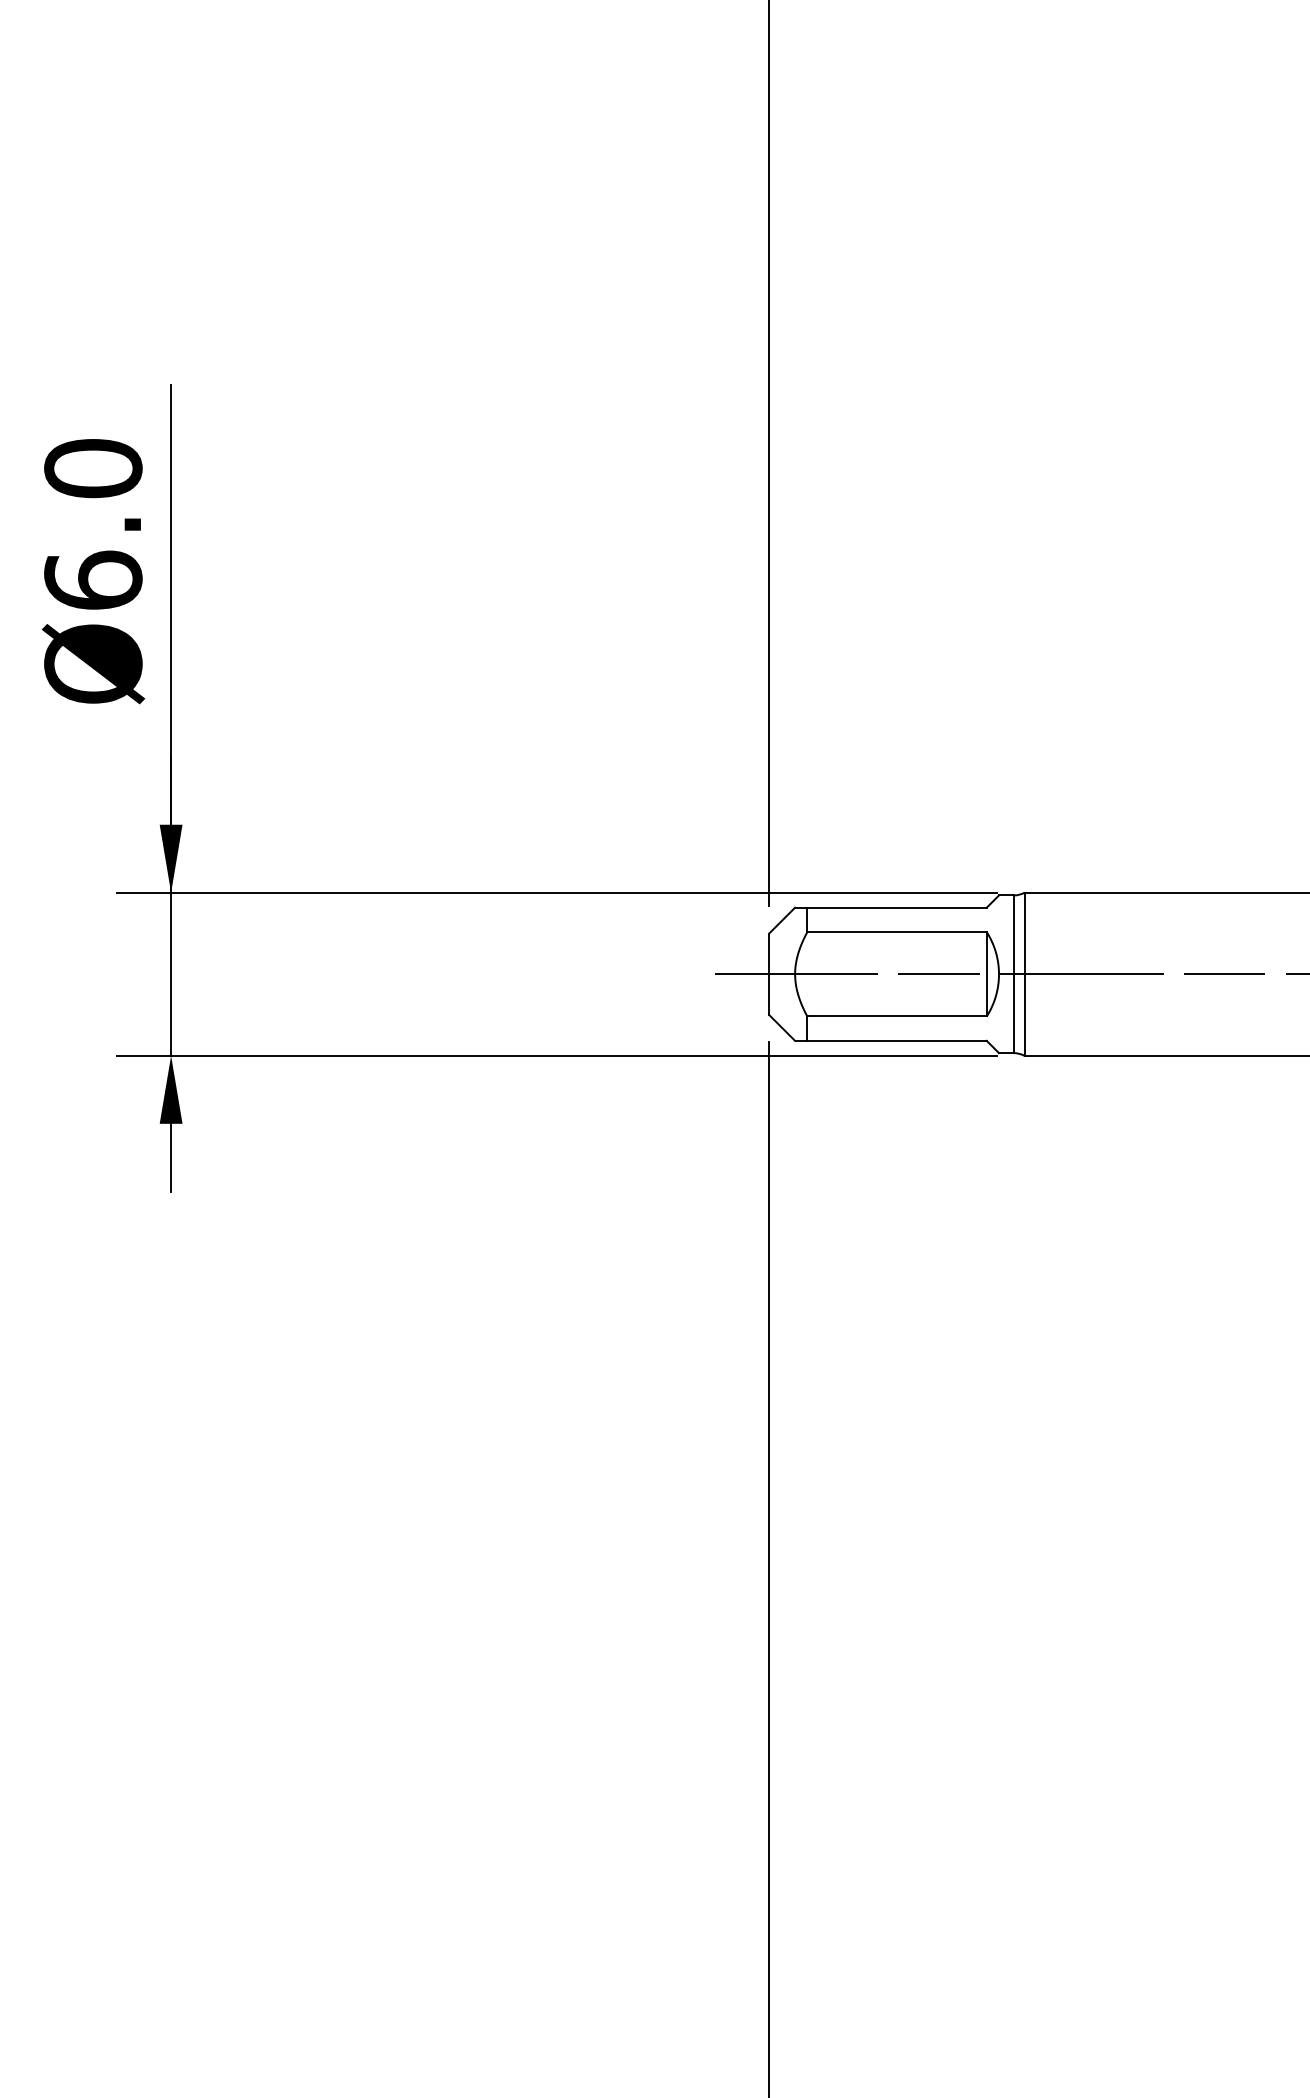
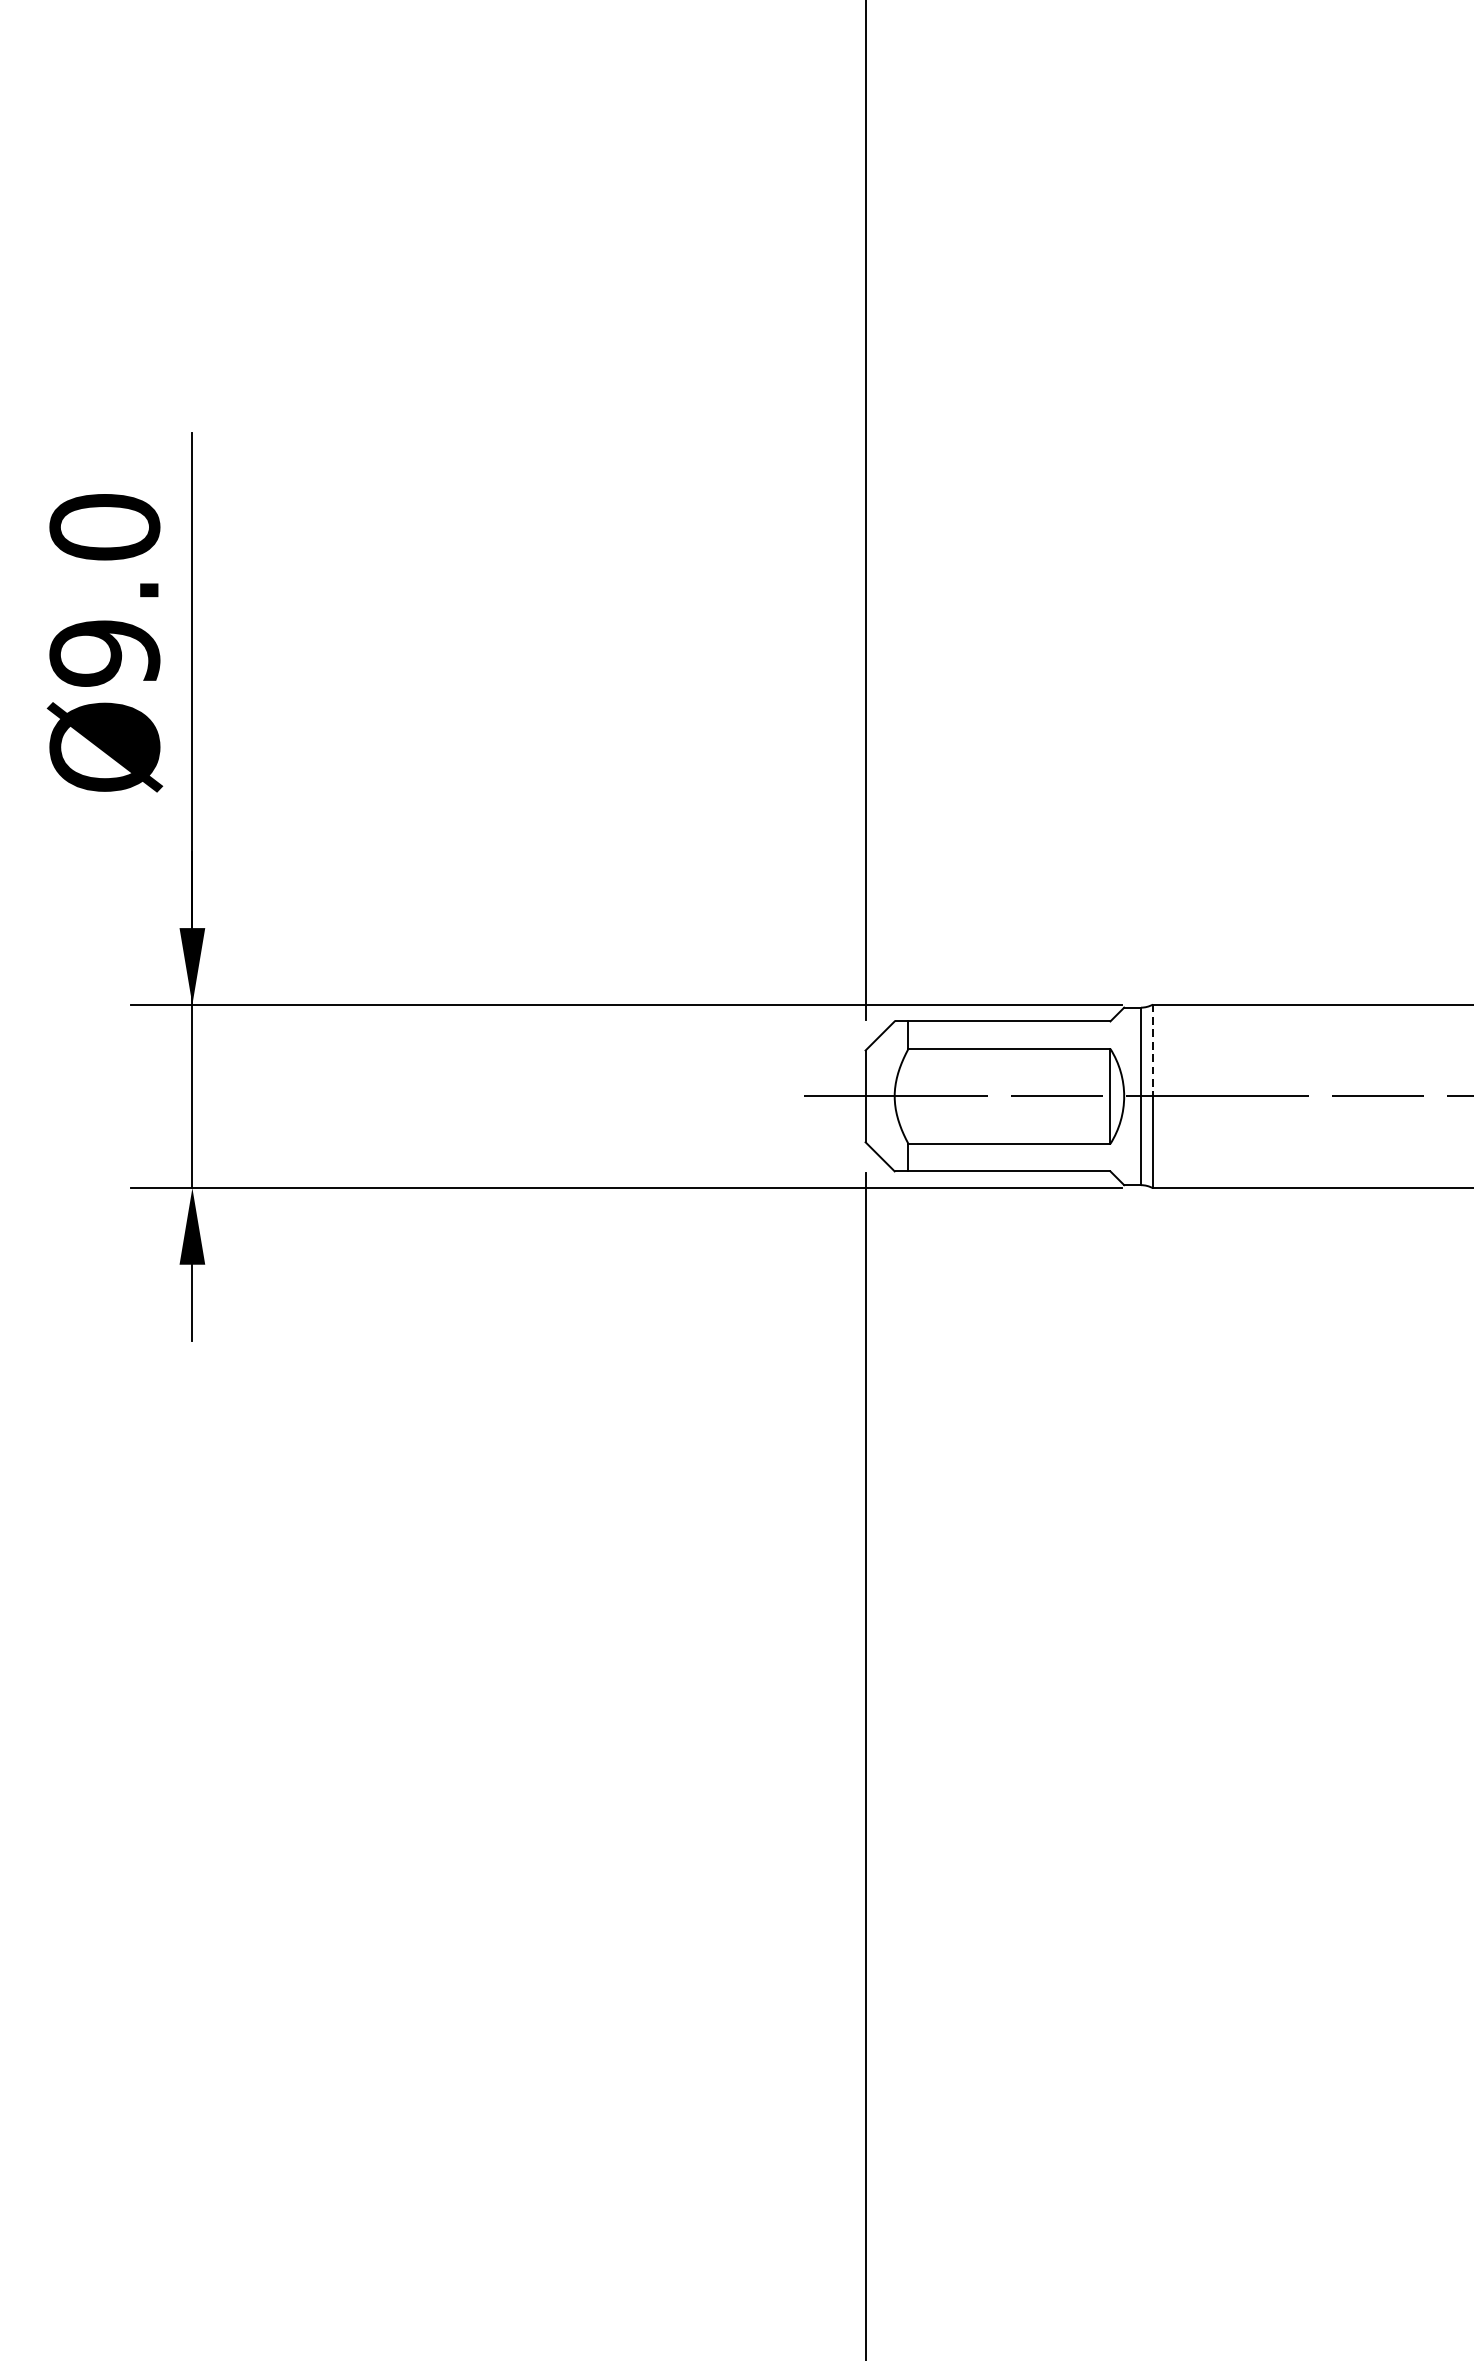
text: (93, 580) -> (105, 653), Ø6.0 -> Ø9.0
line: (1024, 933) -> (1152, 1050), solid -> dashed

